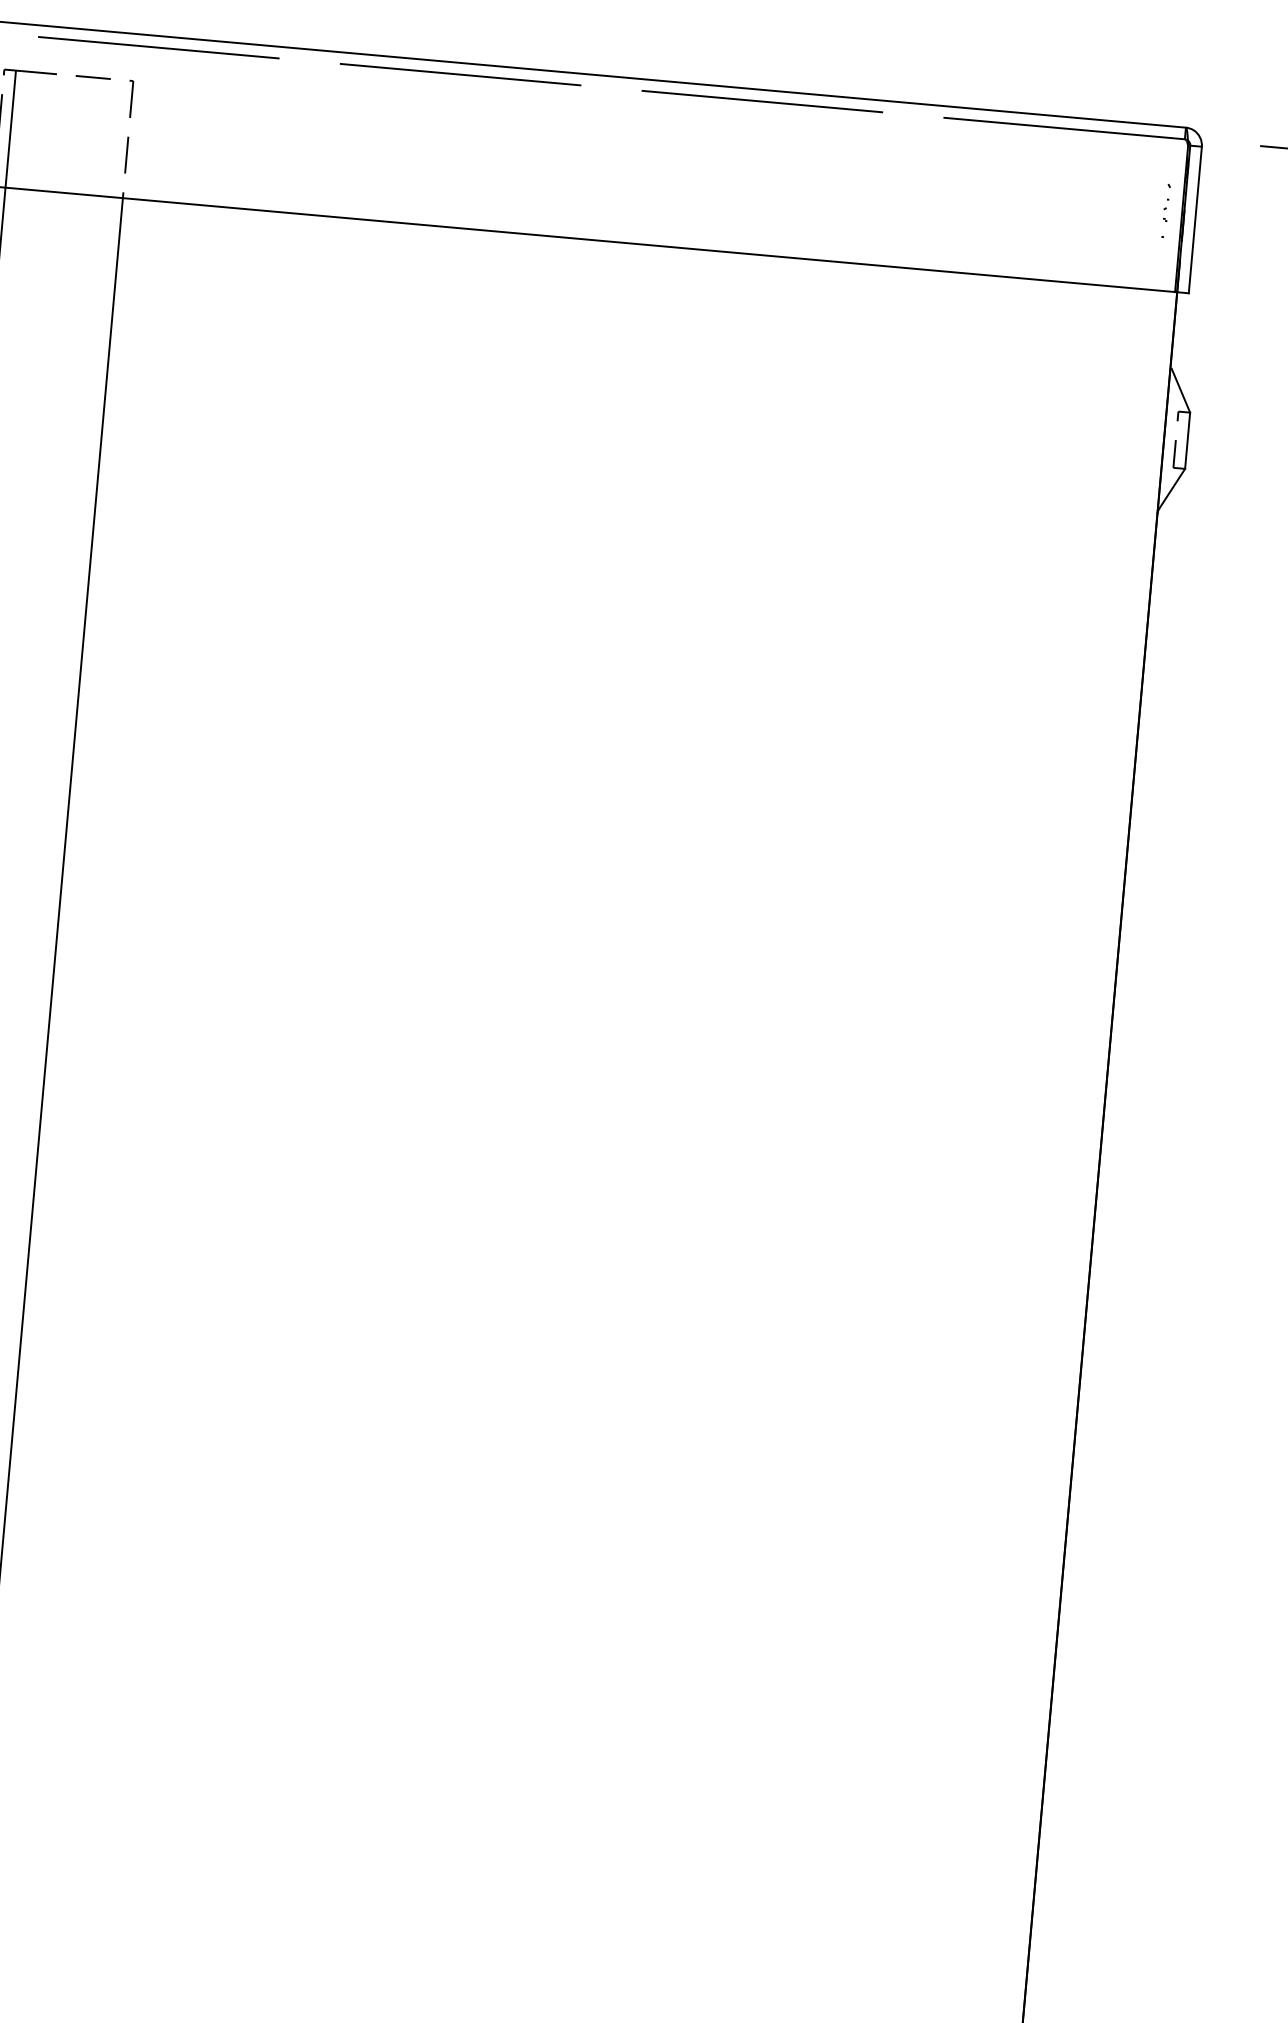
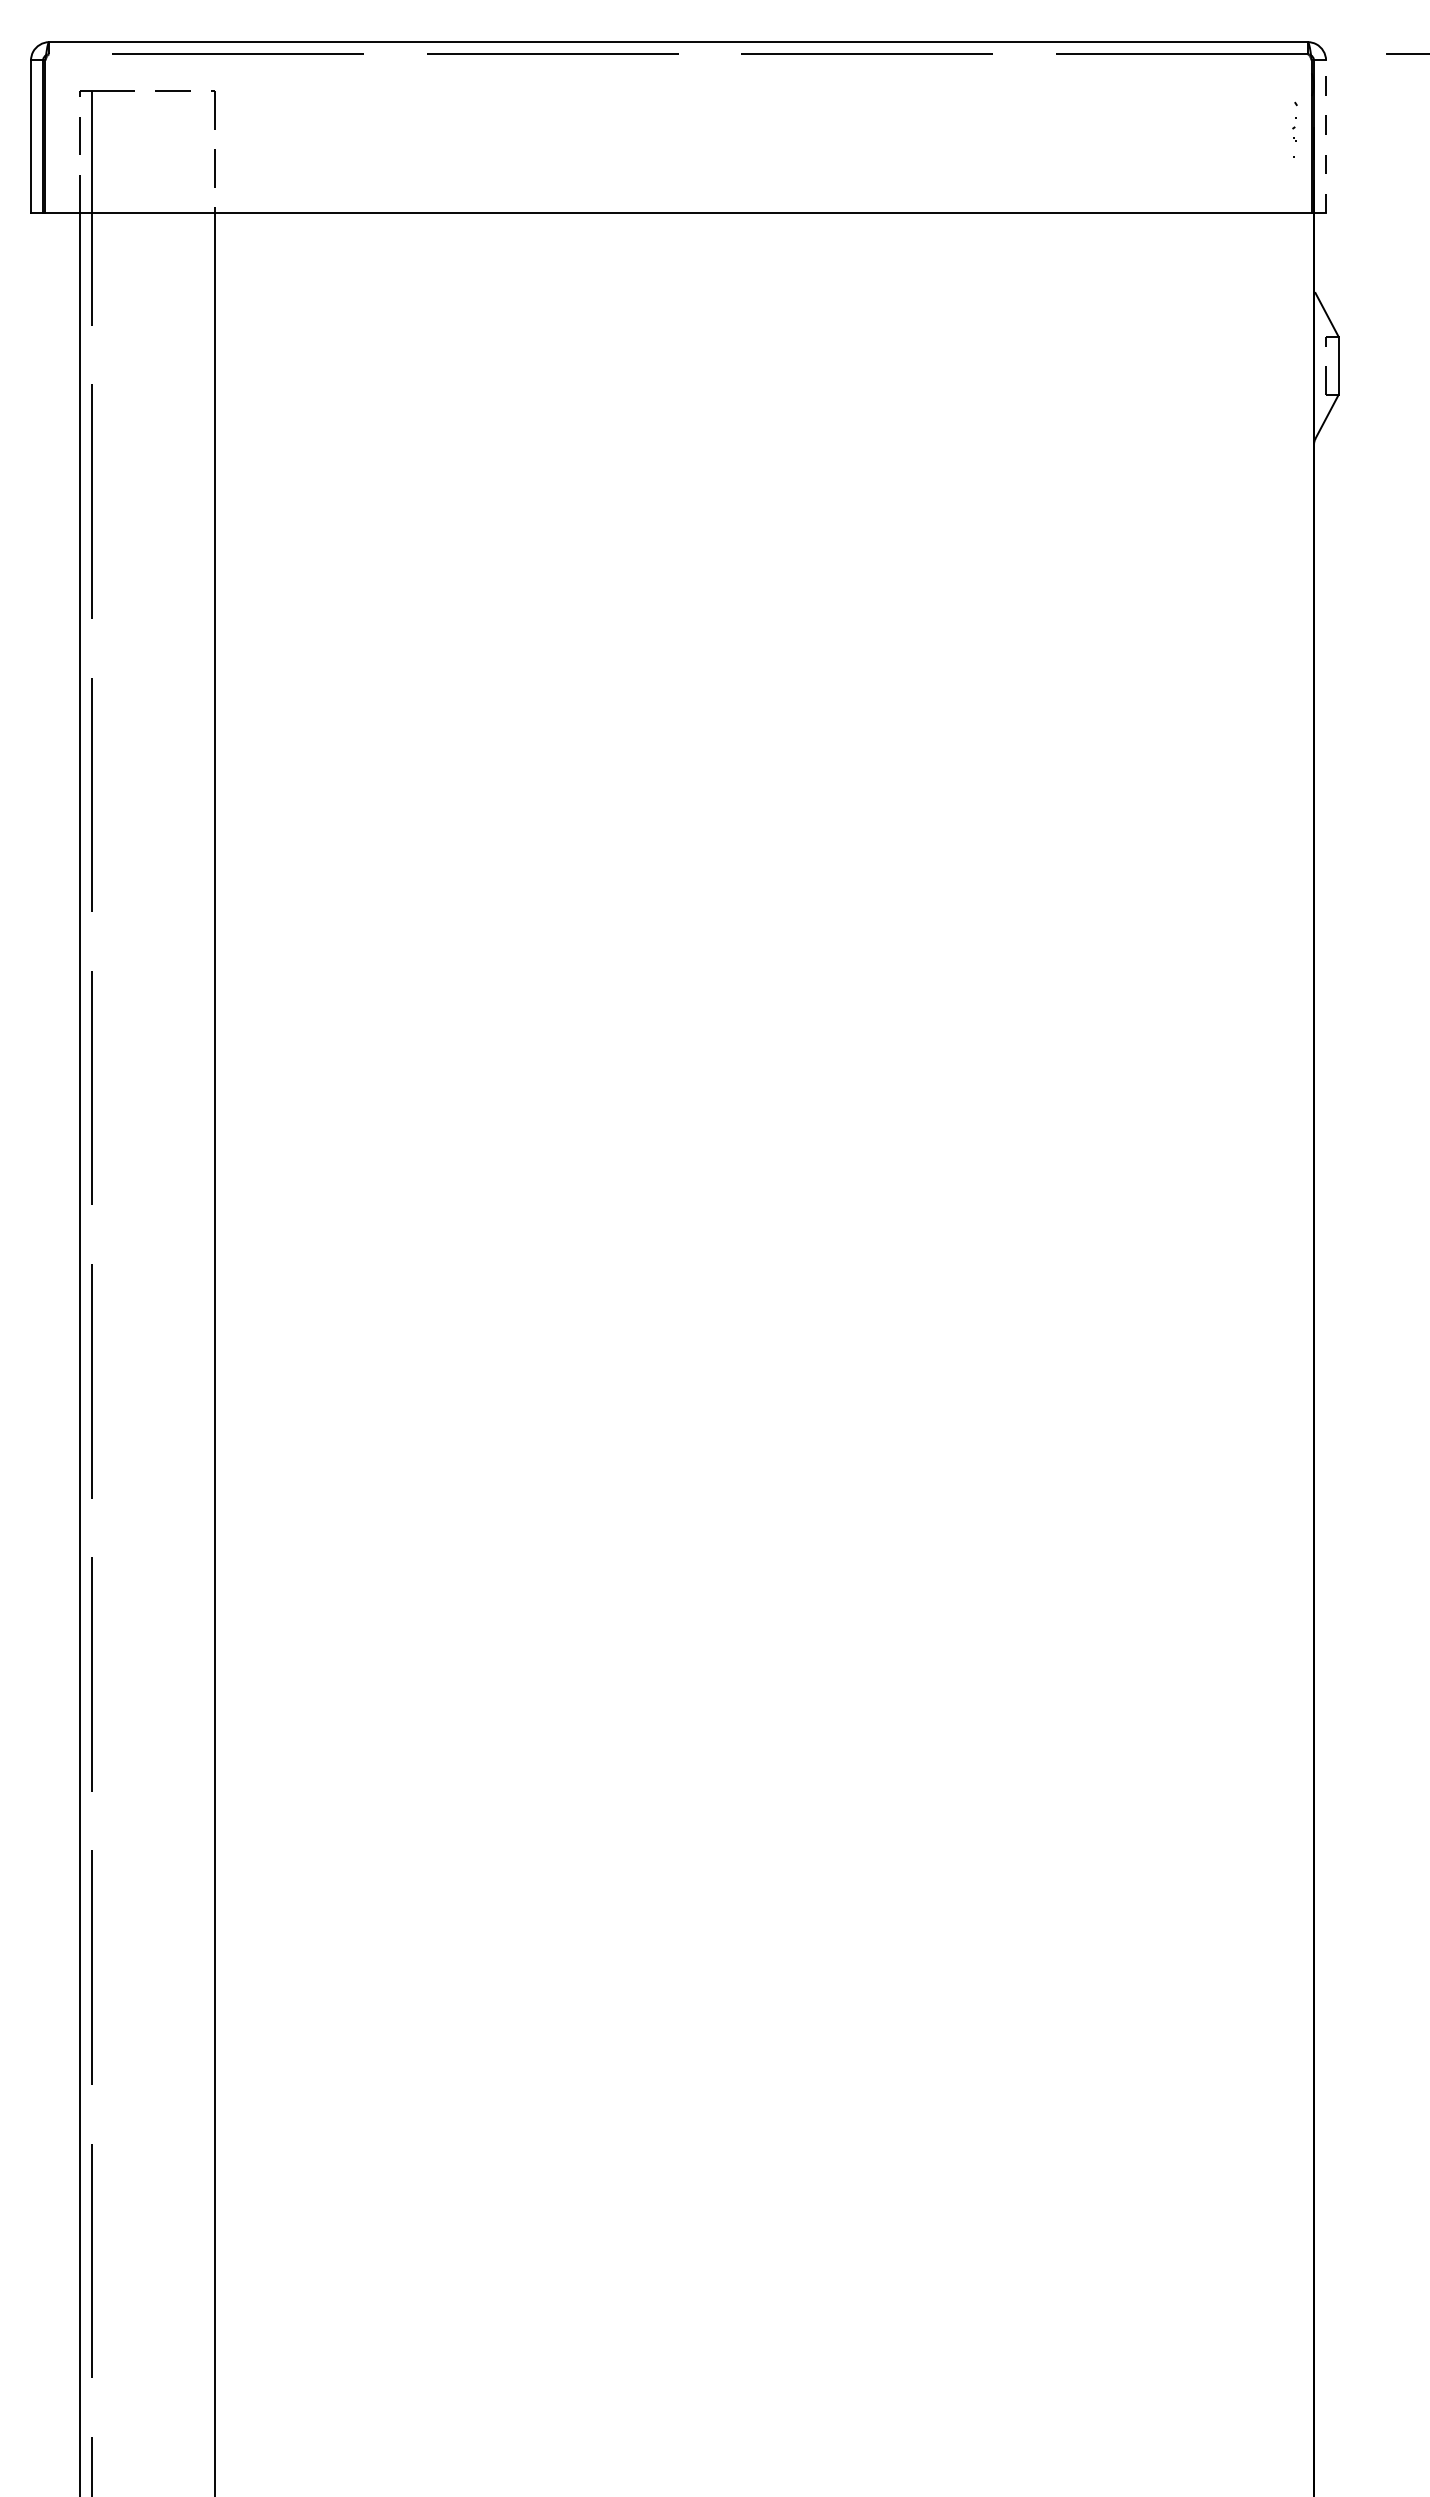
line: (1195, 219) -> (1326, 136), solid -> dashed

